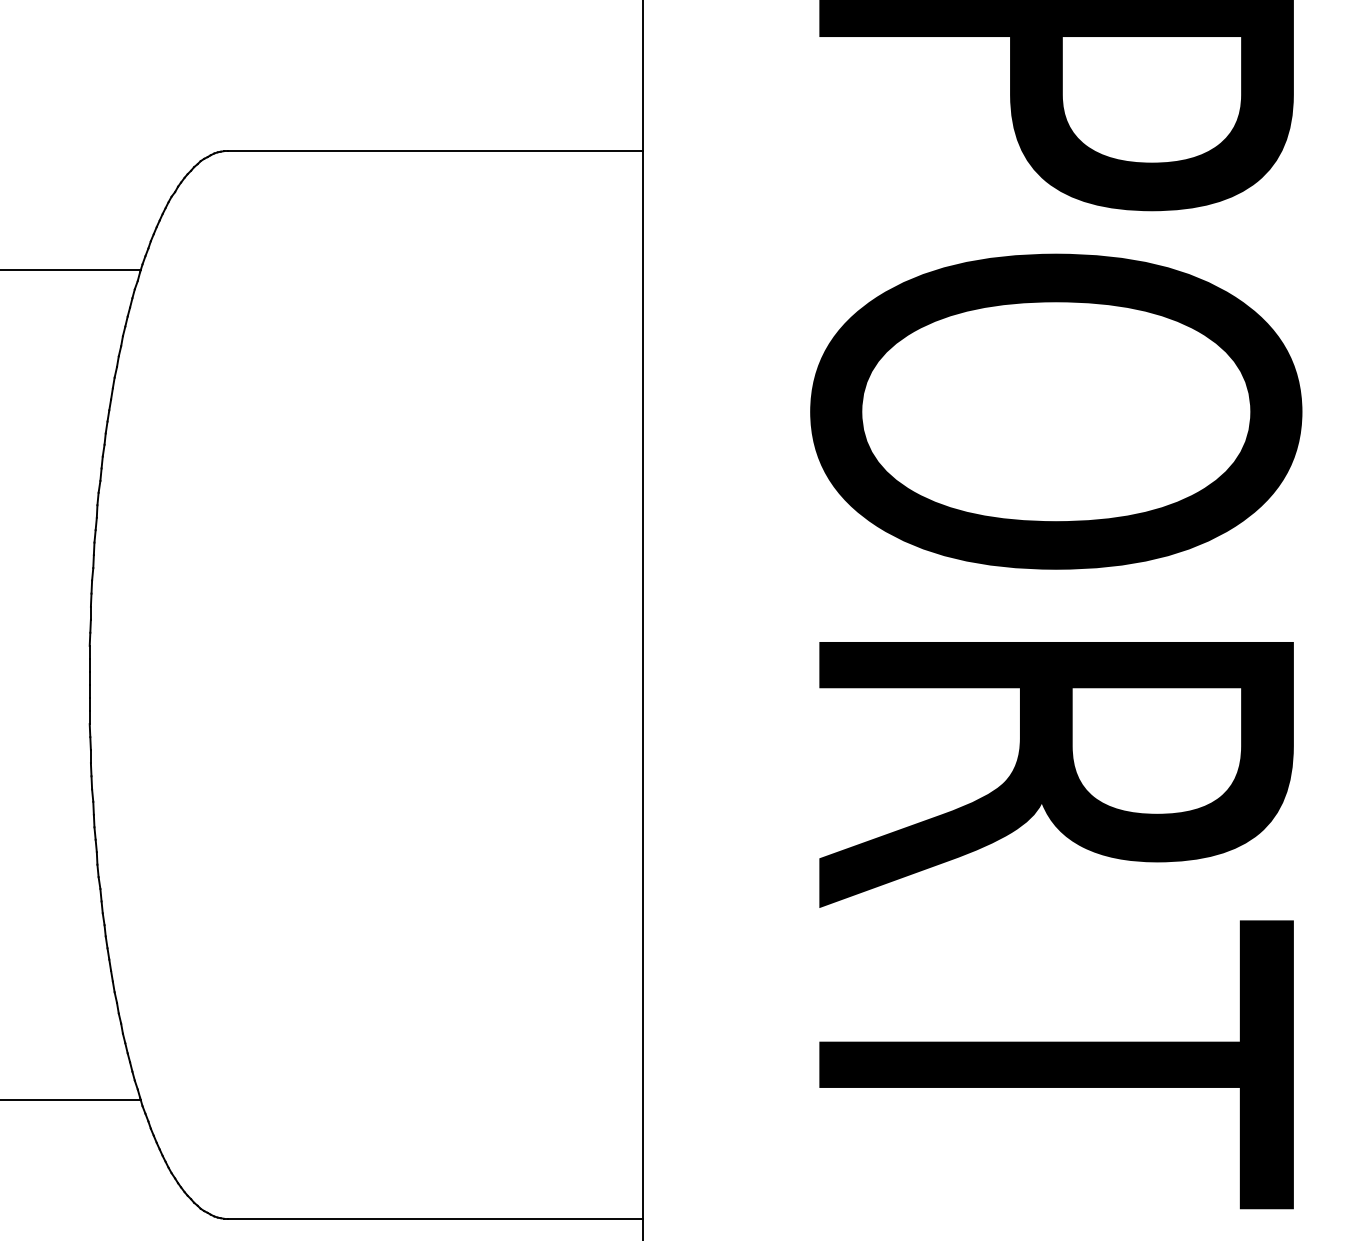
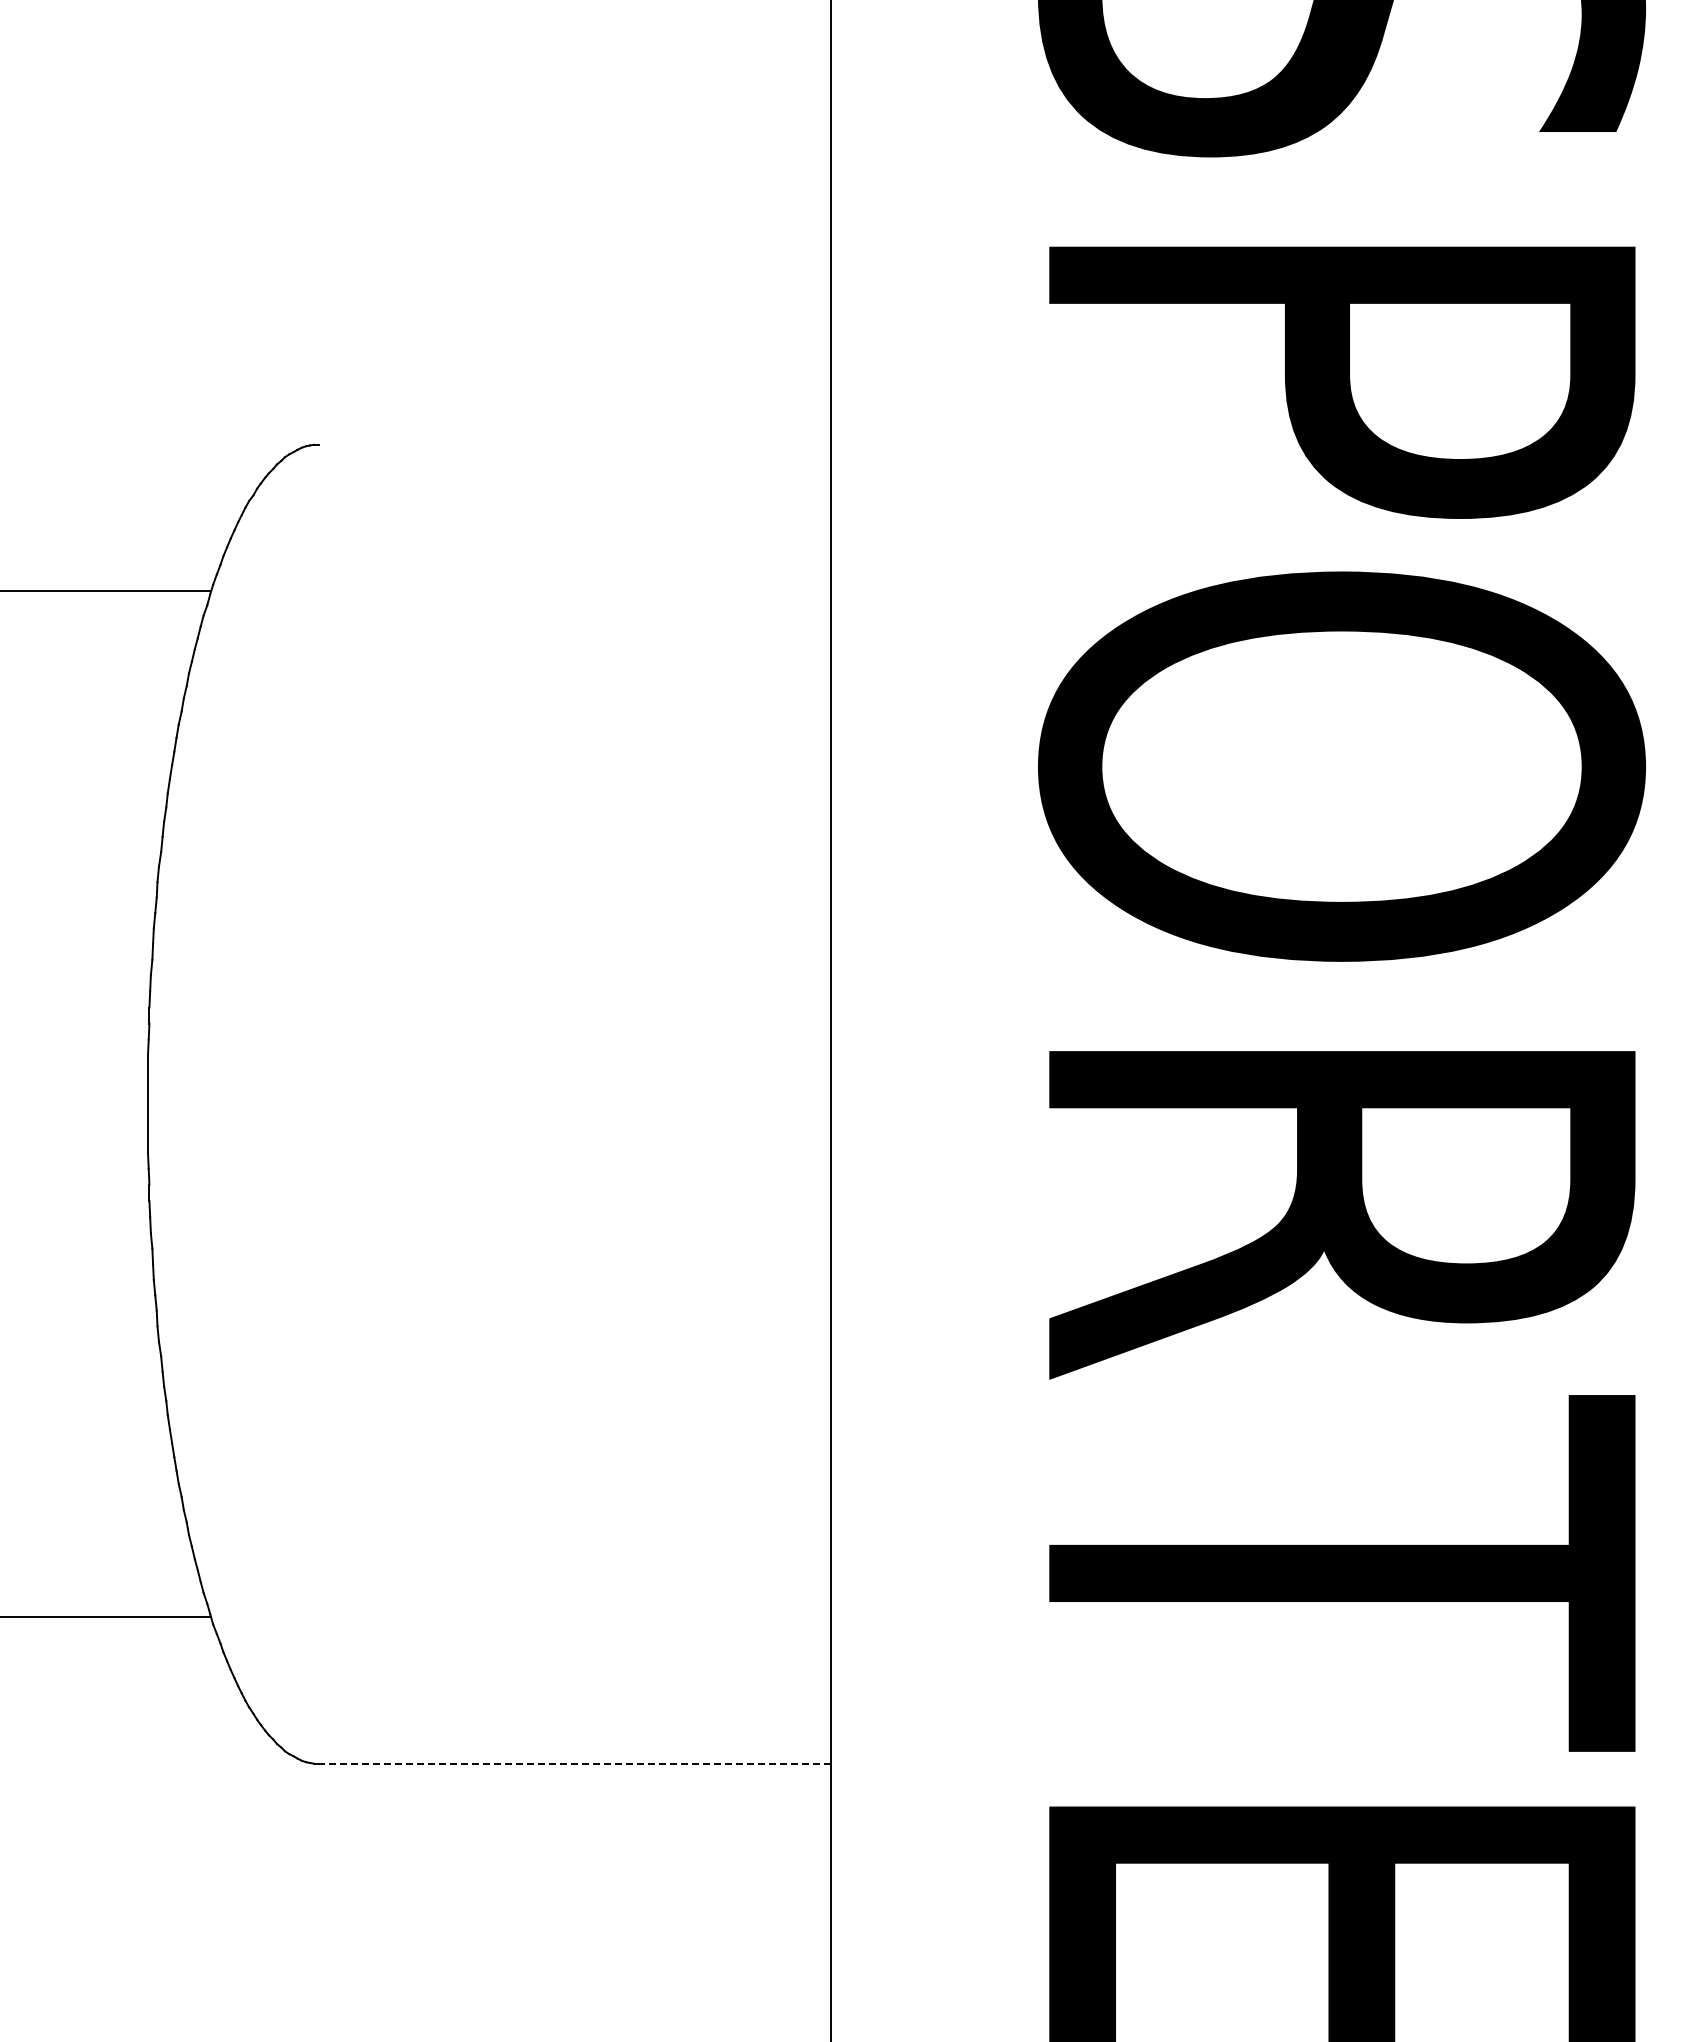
line: (435, 150) -> (574, 444), removed
line: (435, 1218) -> (574, 1763), solid -> dashed

